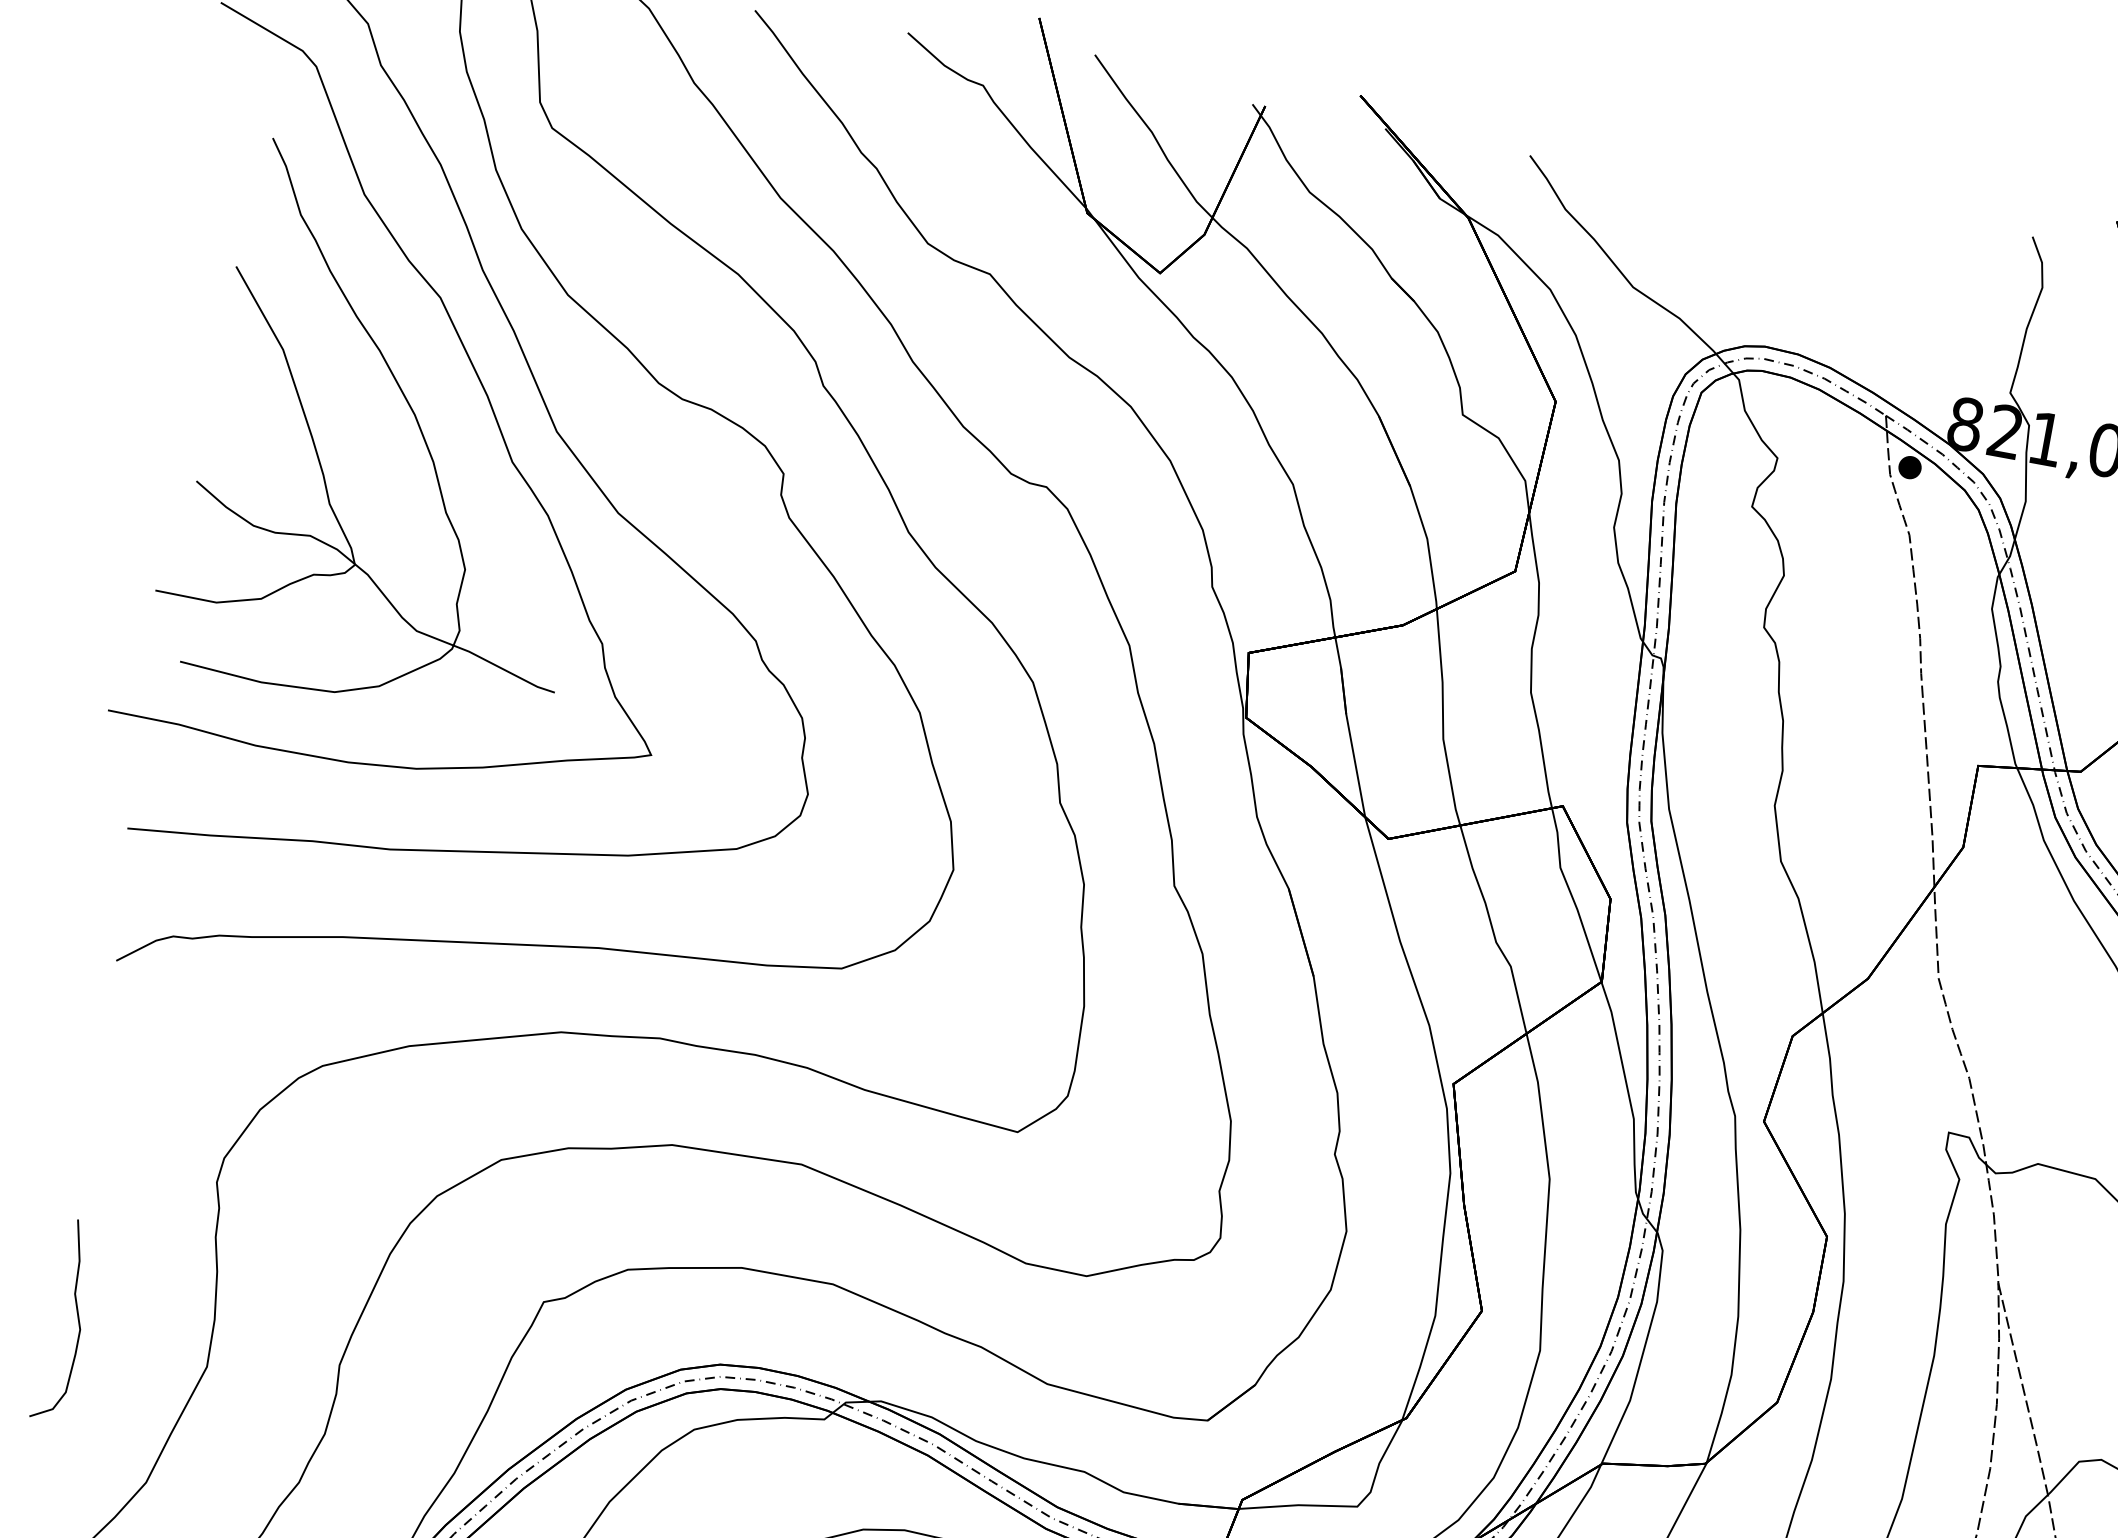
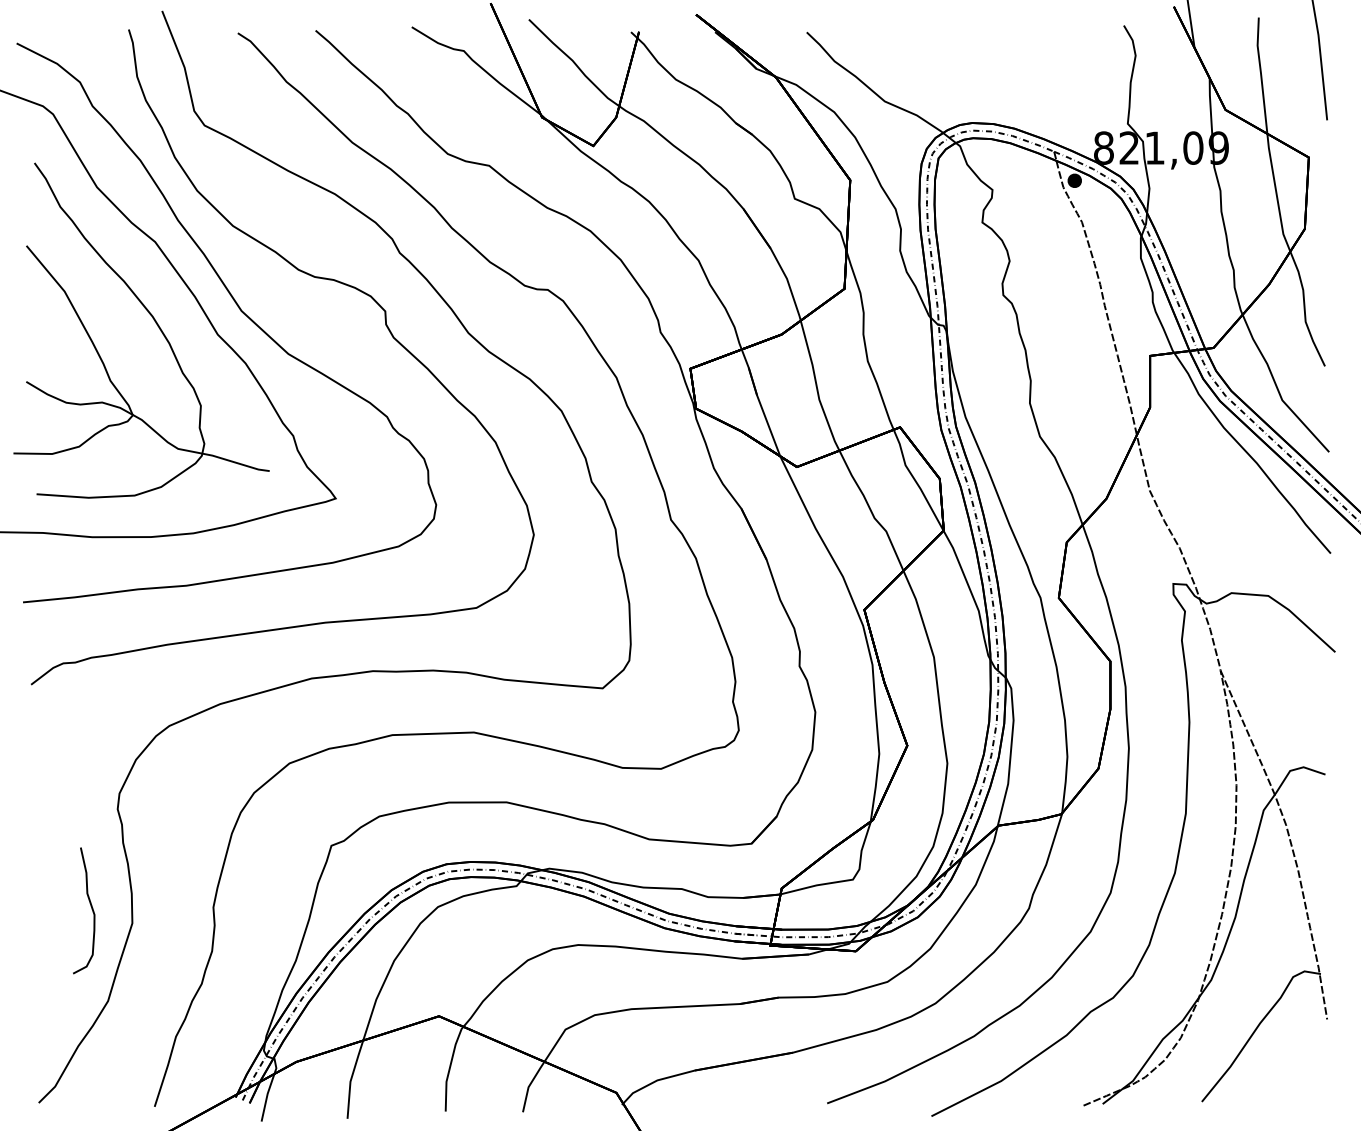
curve: (76, 1320) -> (91, 909), moved

